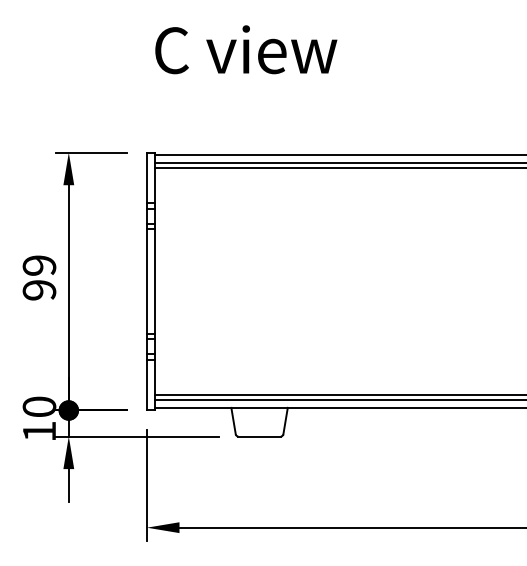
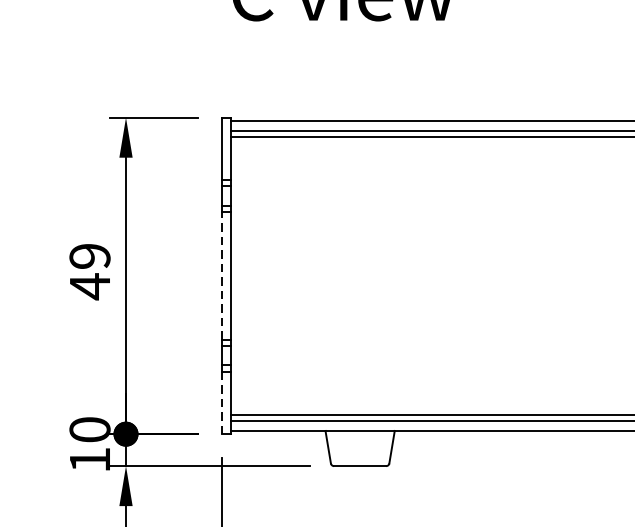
line: (146, 281) -> (221, 275), solid -> dashed
text: (39, 290) -> (90, 286), 99 -> 49
line: (146, 384) -> (221, 402), solid -> dashed

